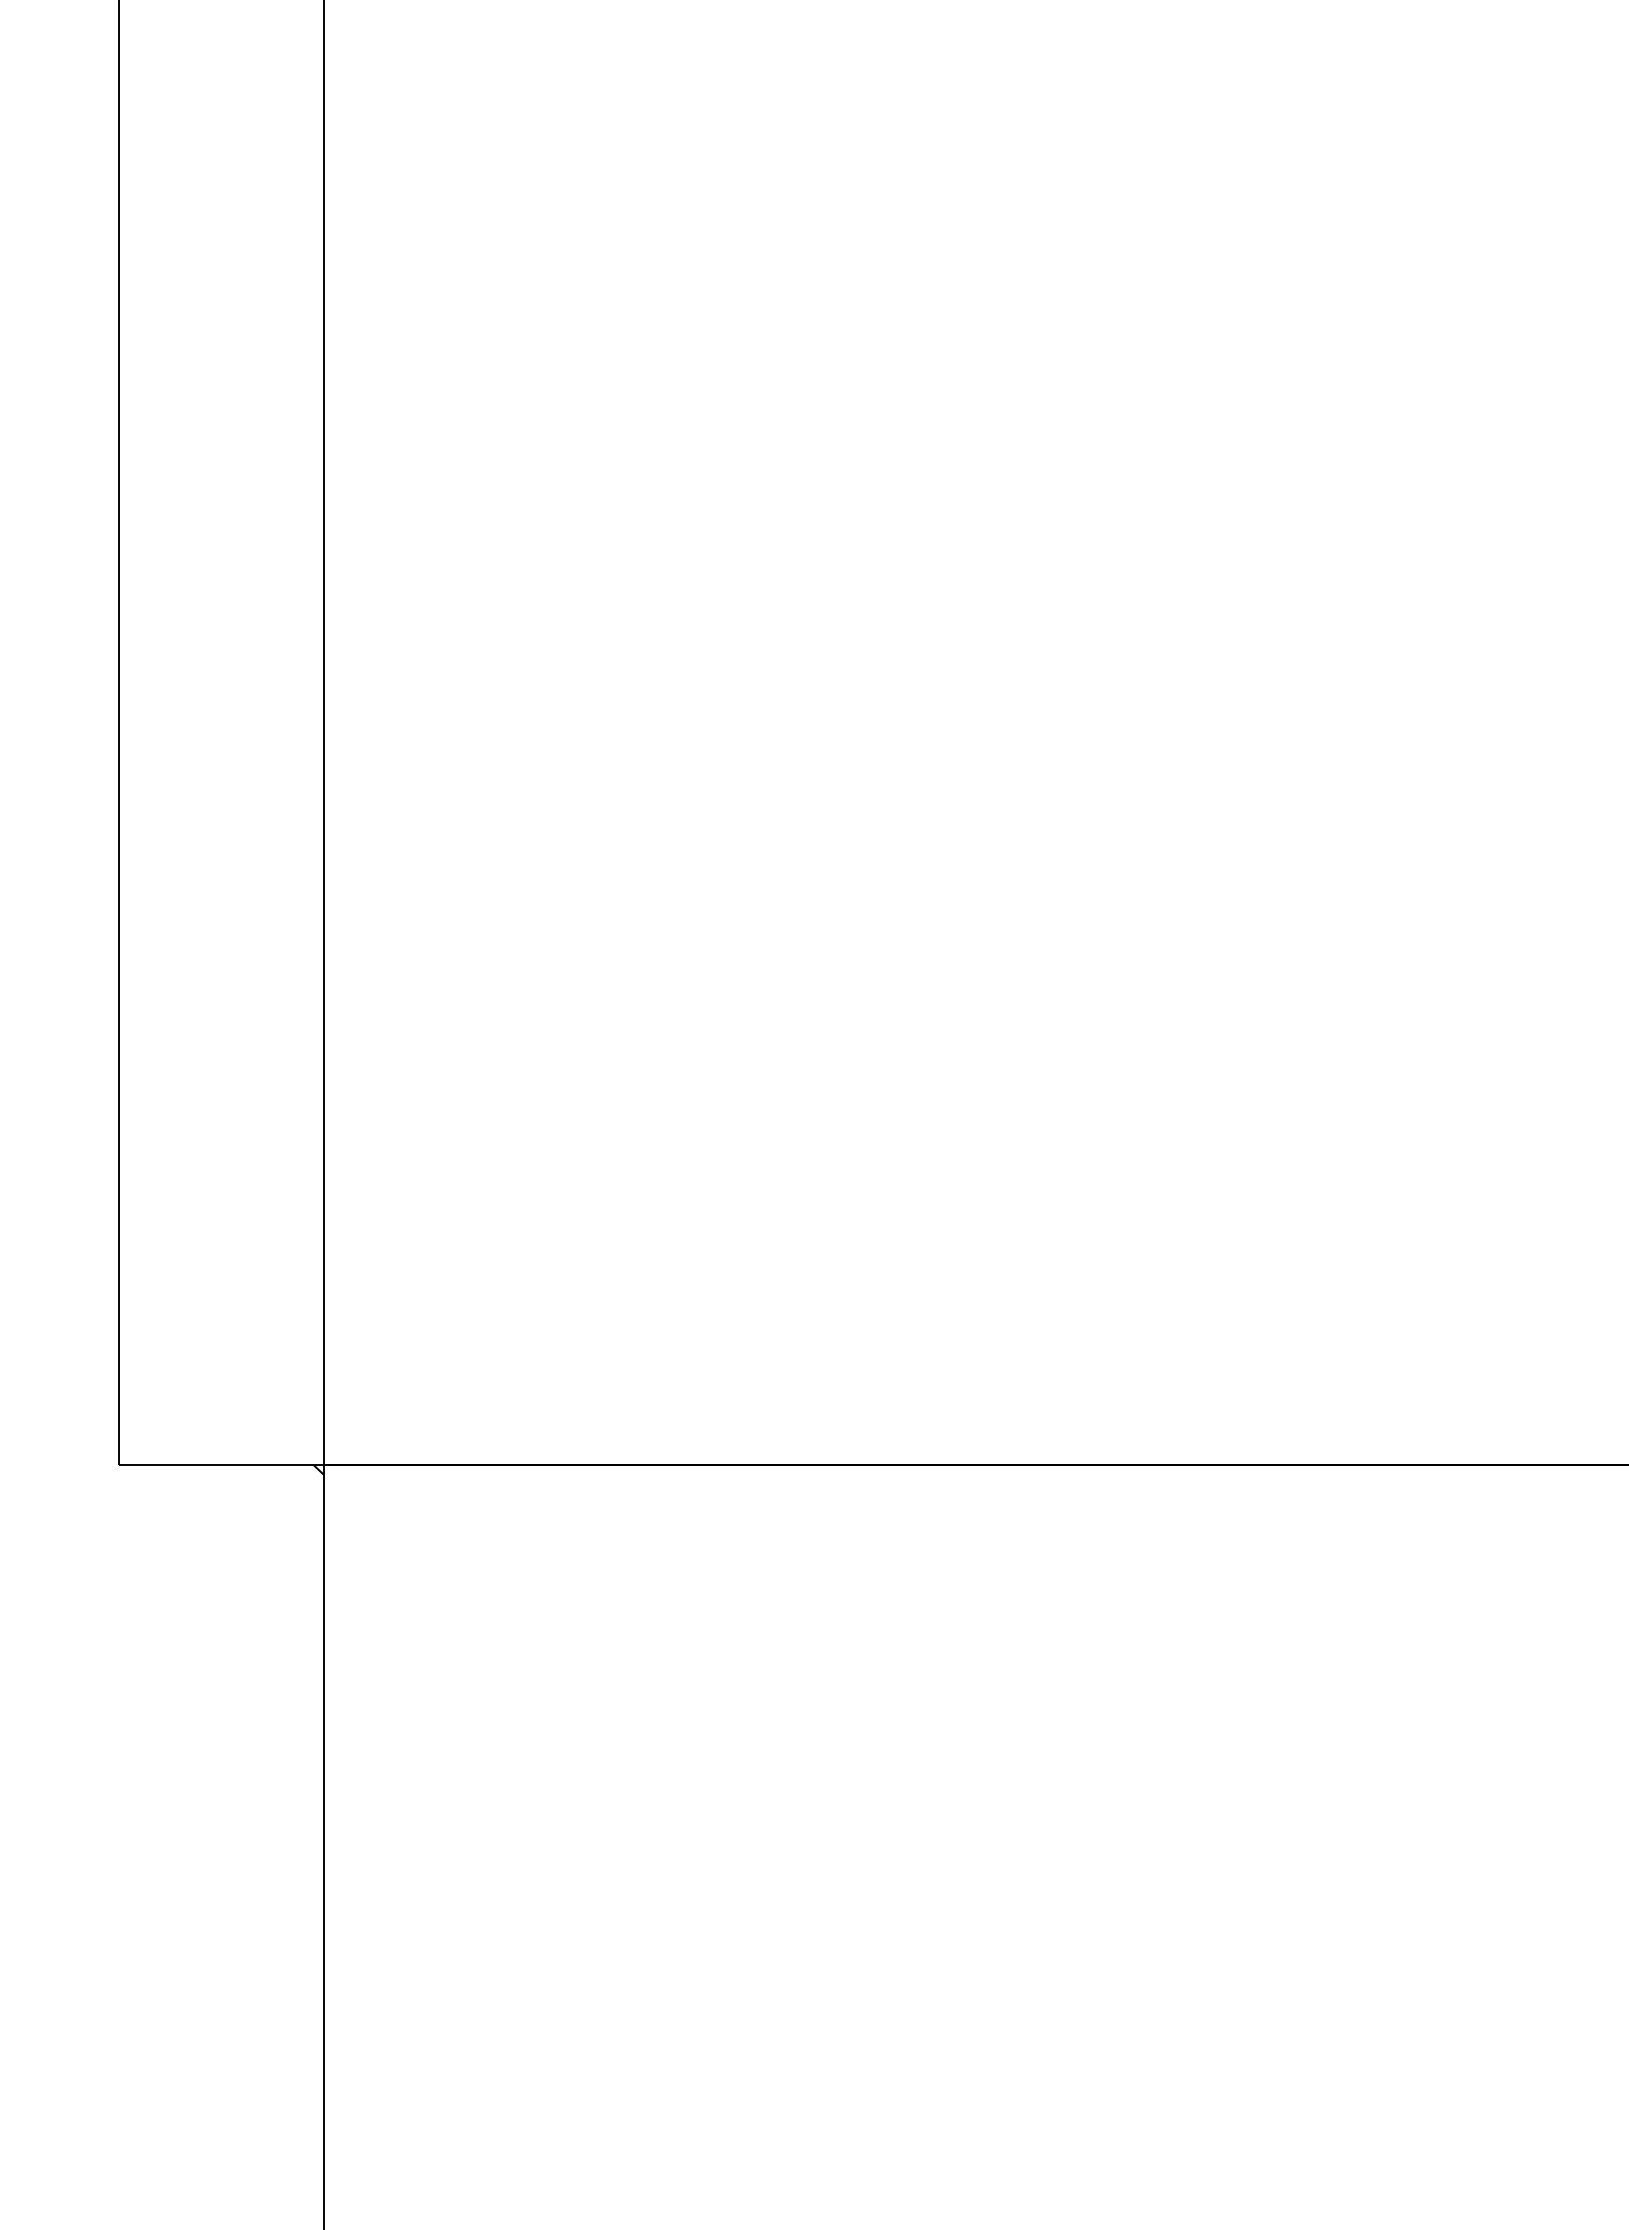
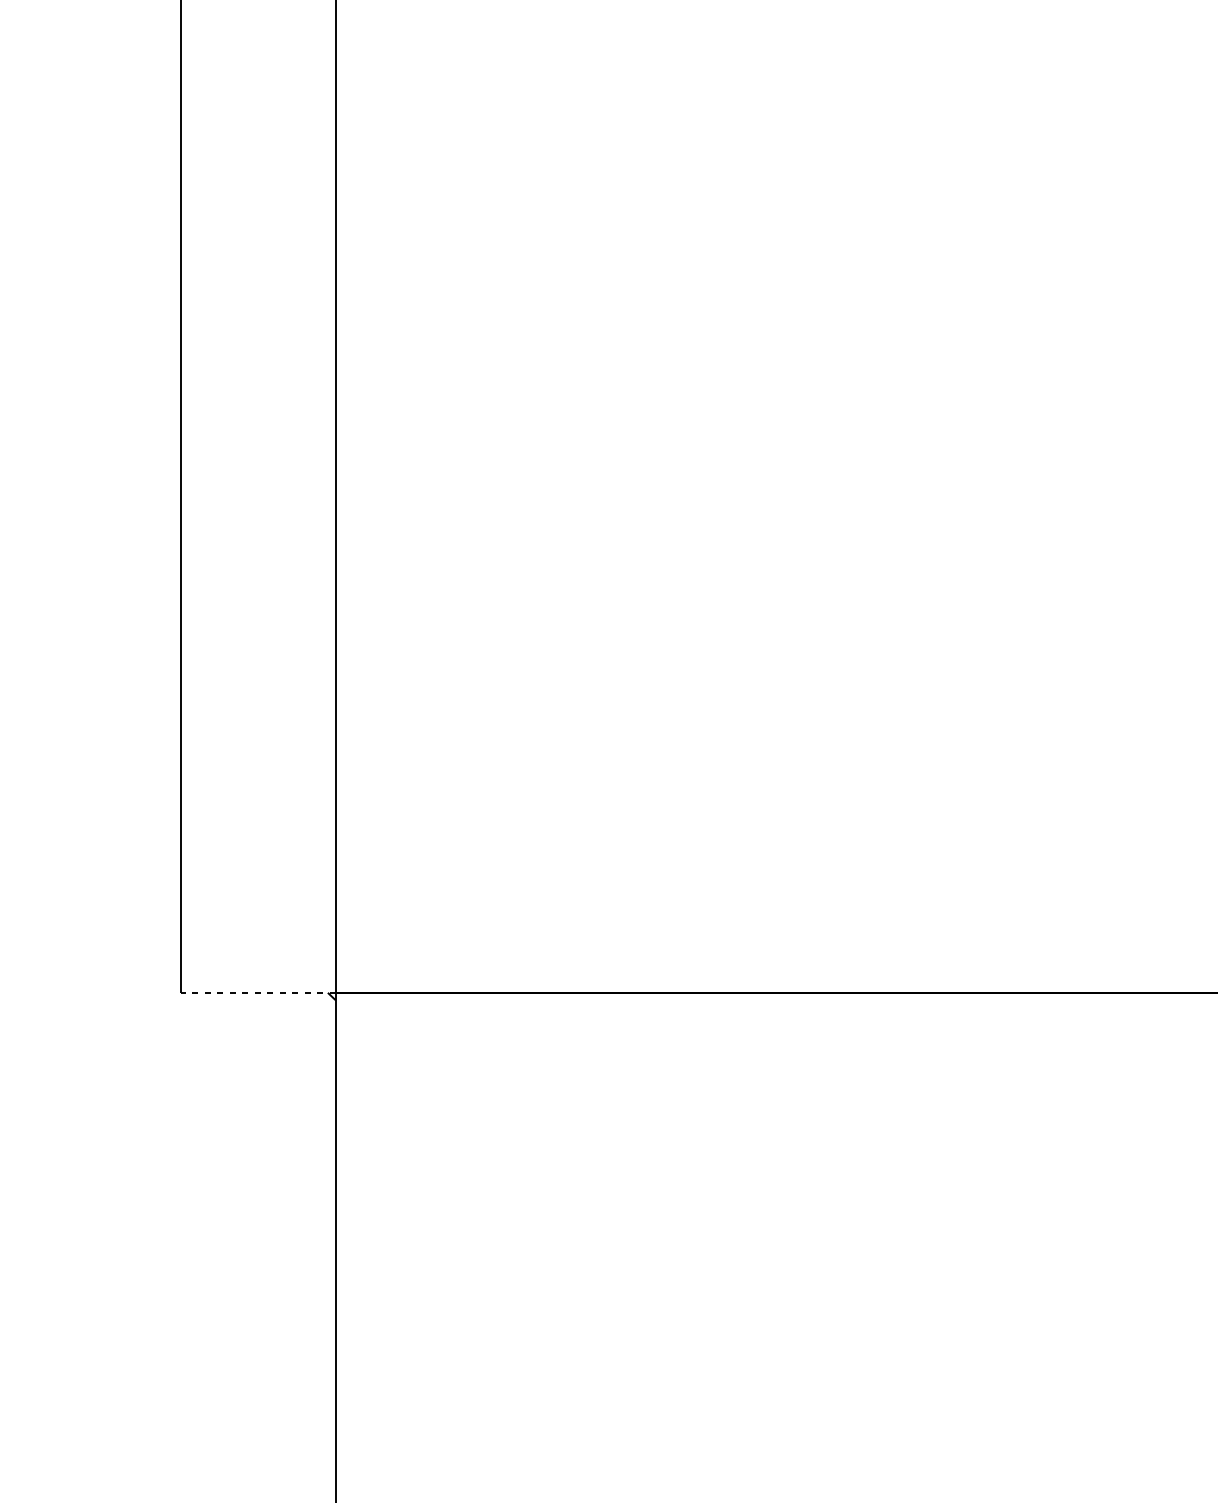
line: (221, 1464) -> (258, 992), solid -> dashed

